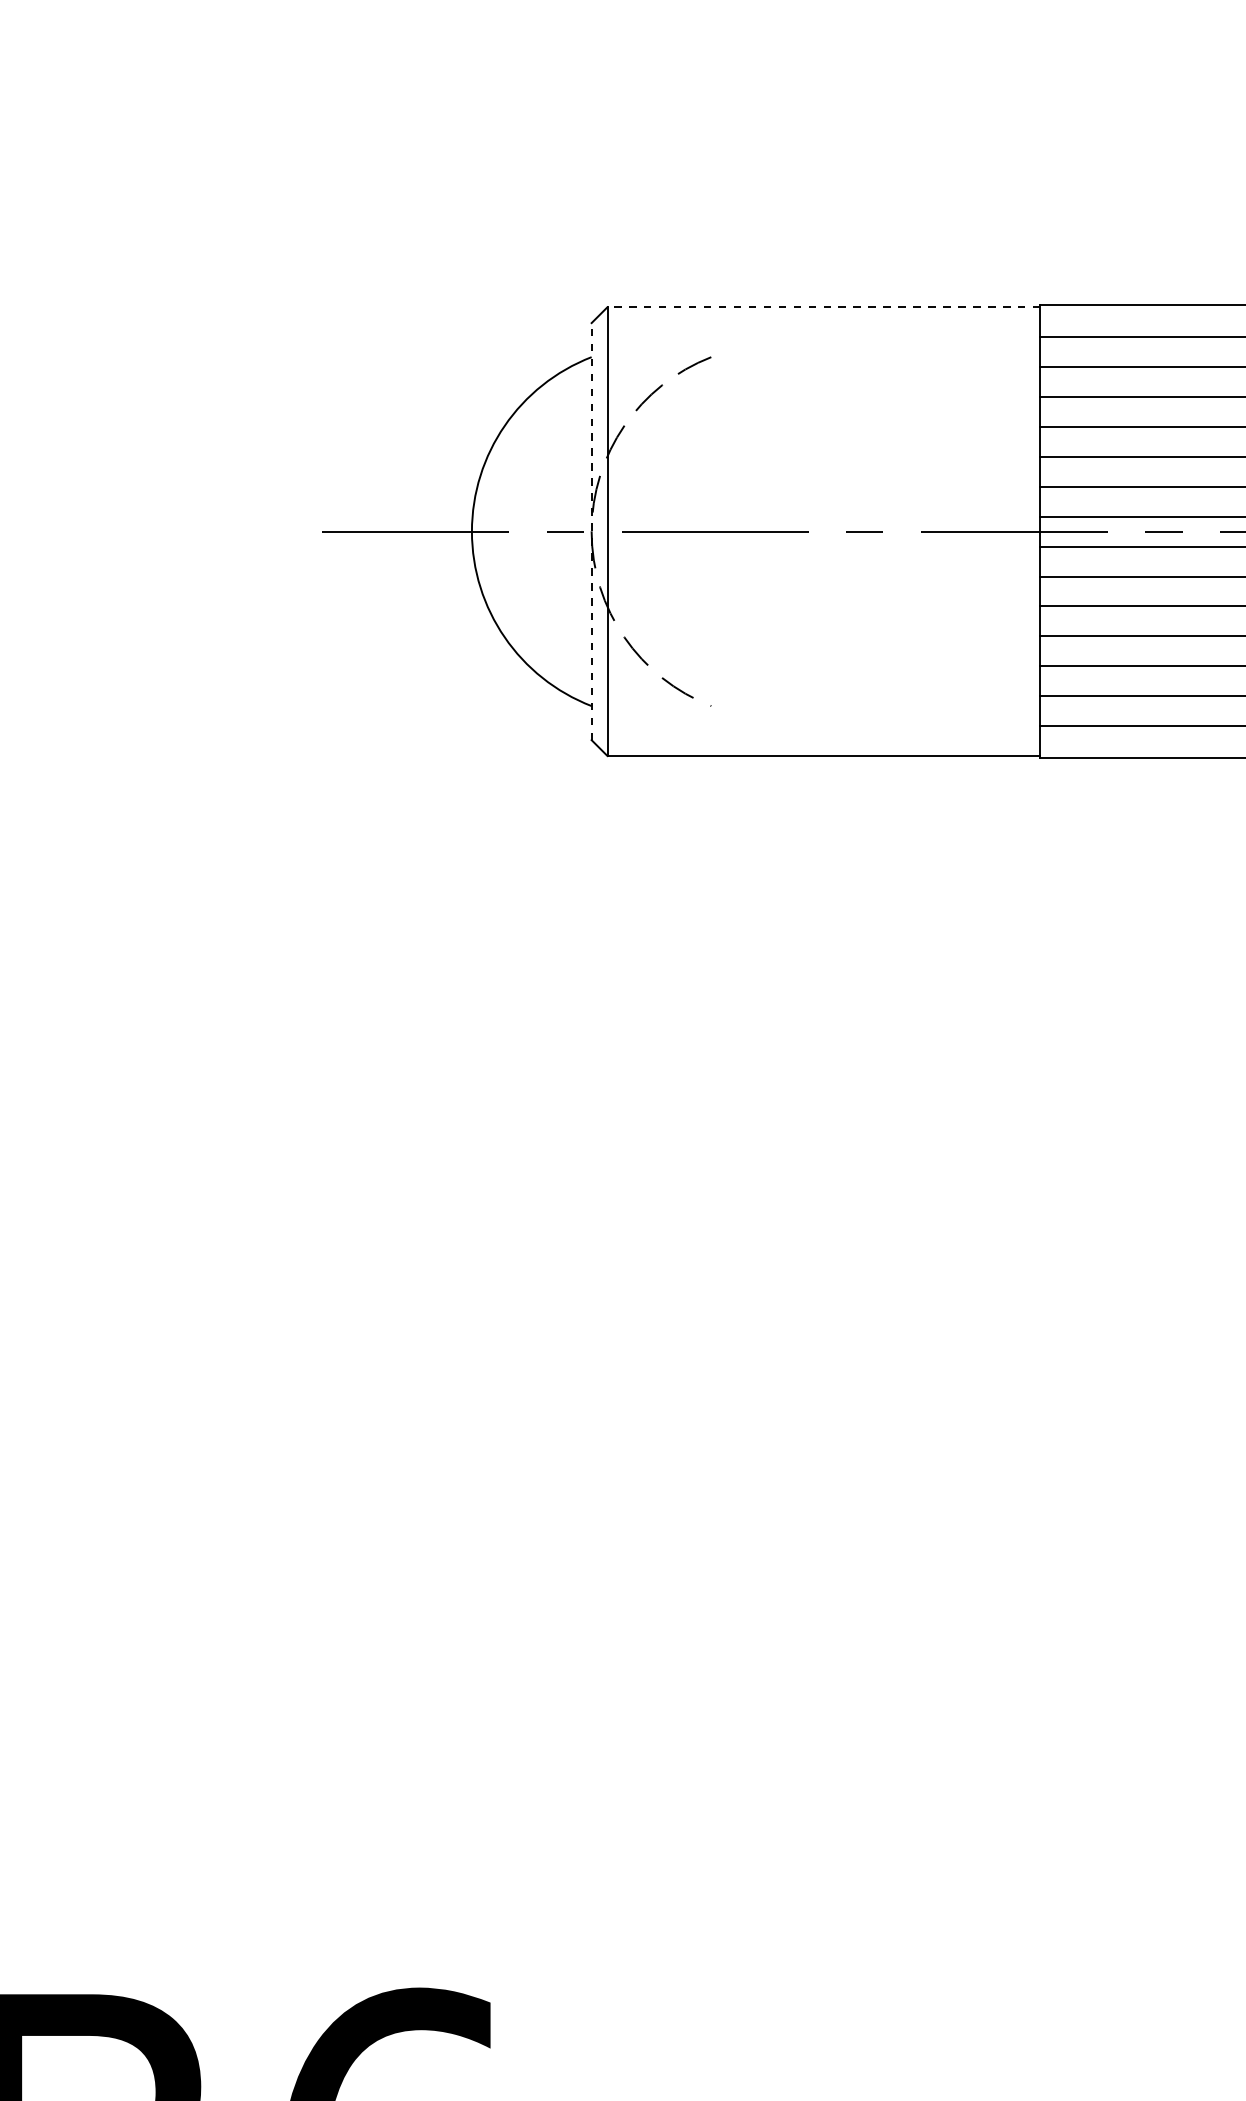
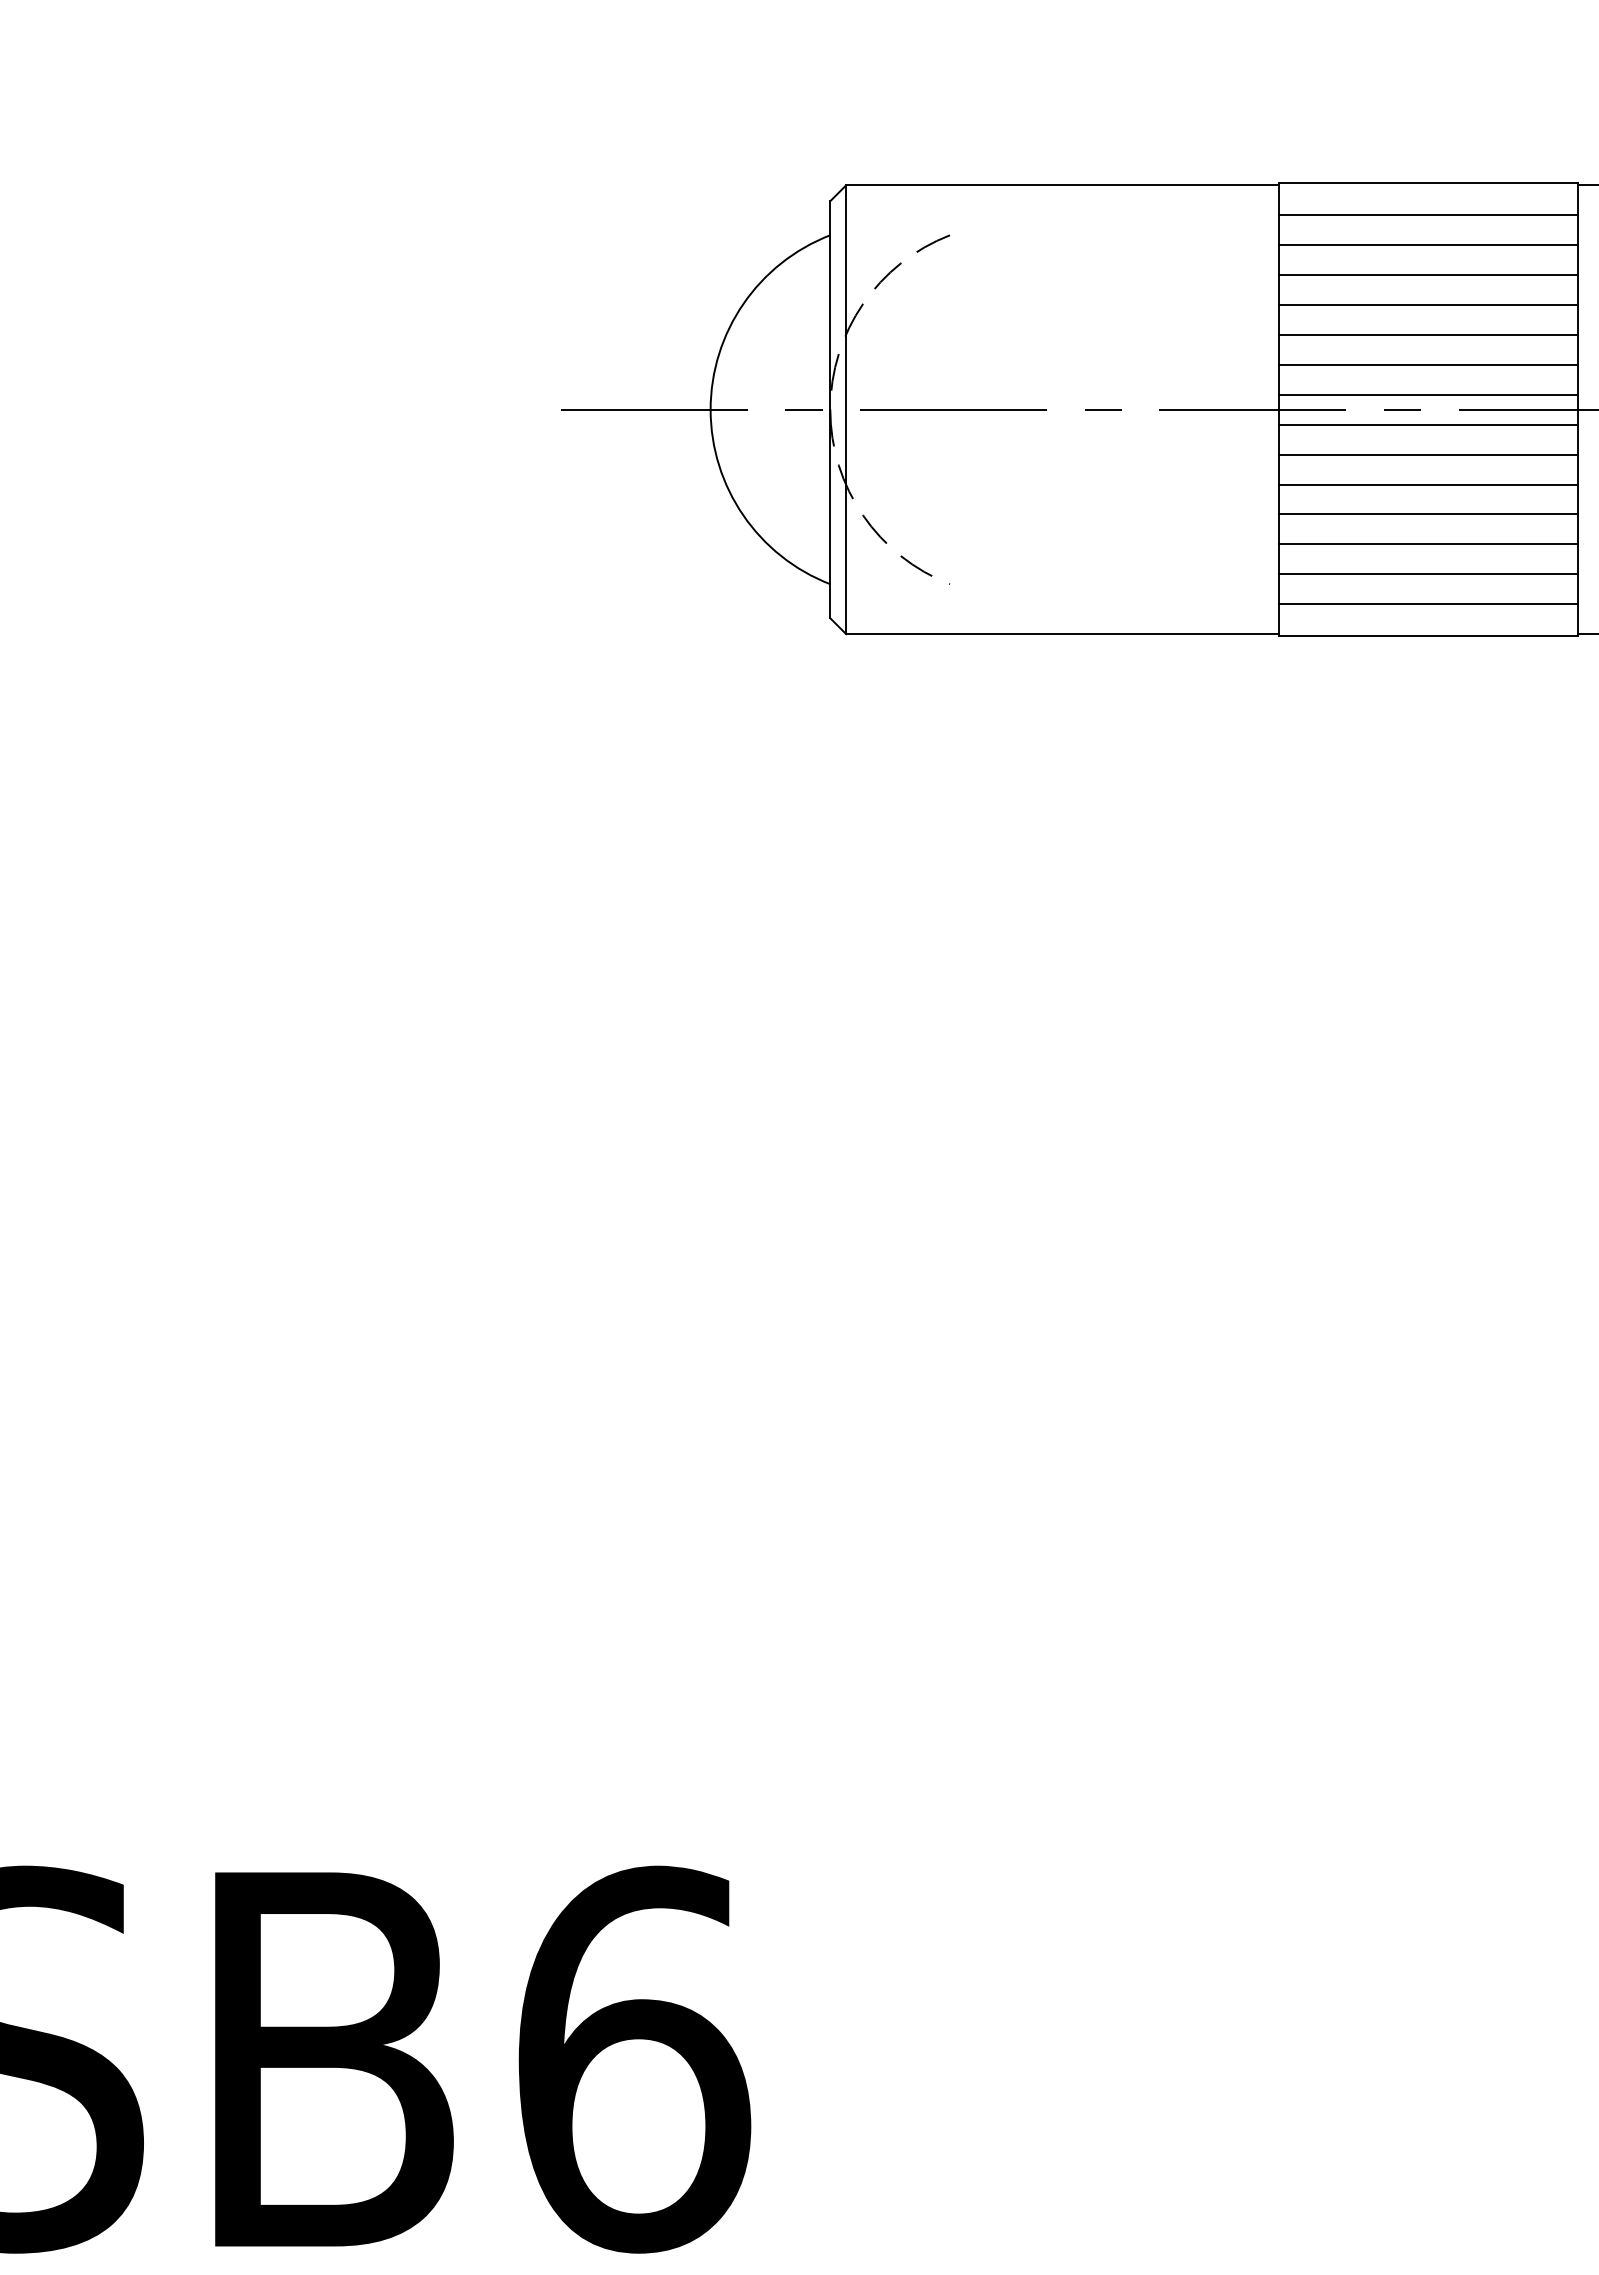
line: (823, 307) -> (1062, 185), dashed -> solid
line: (591, 531) -> (830, 409), dashed -> solid

